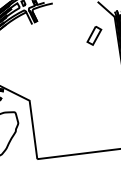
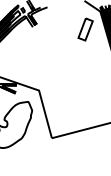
part: (94, 35) -> (85, 29), size x1.43

